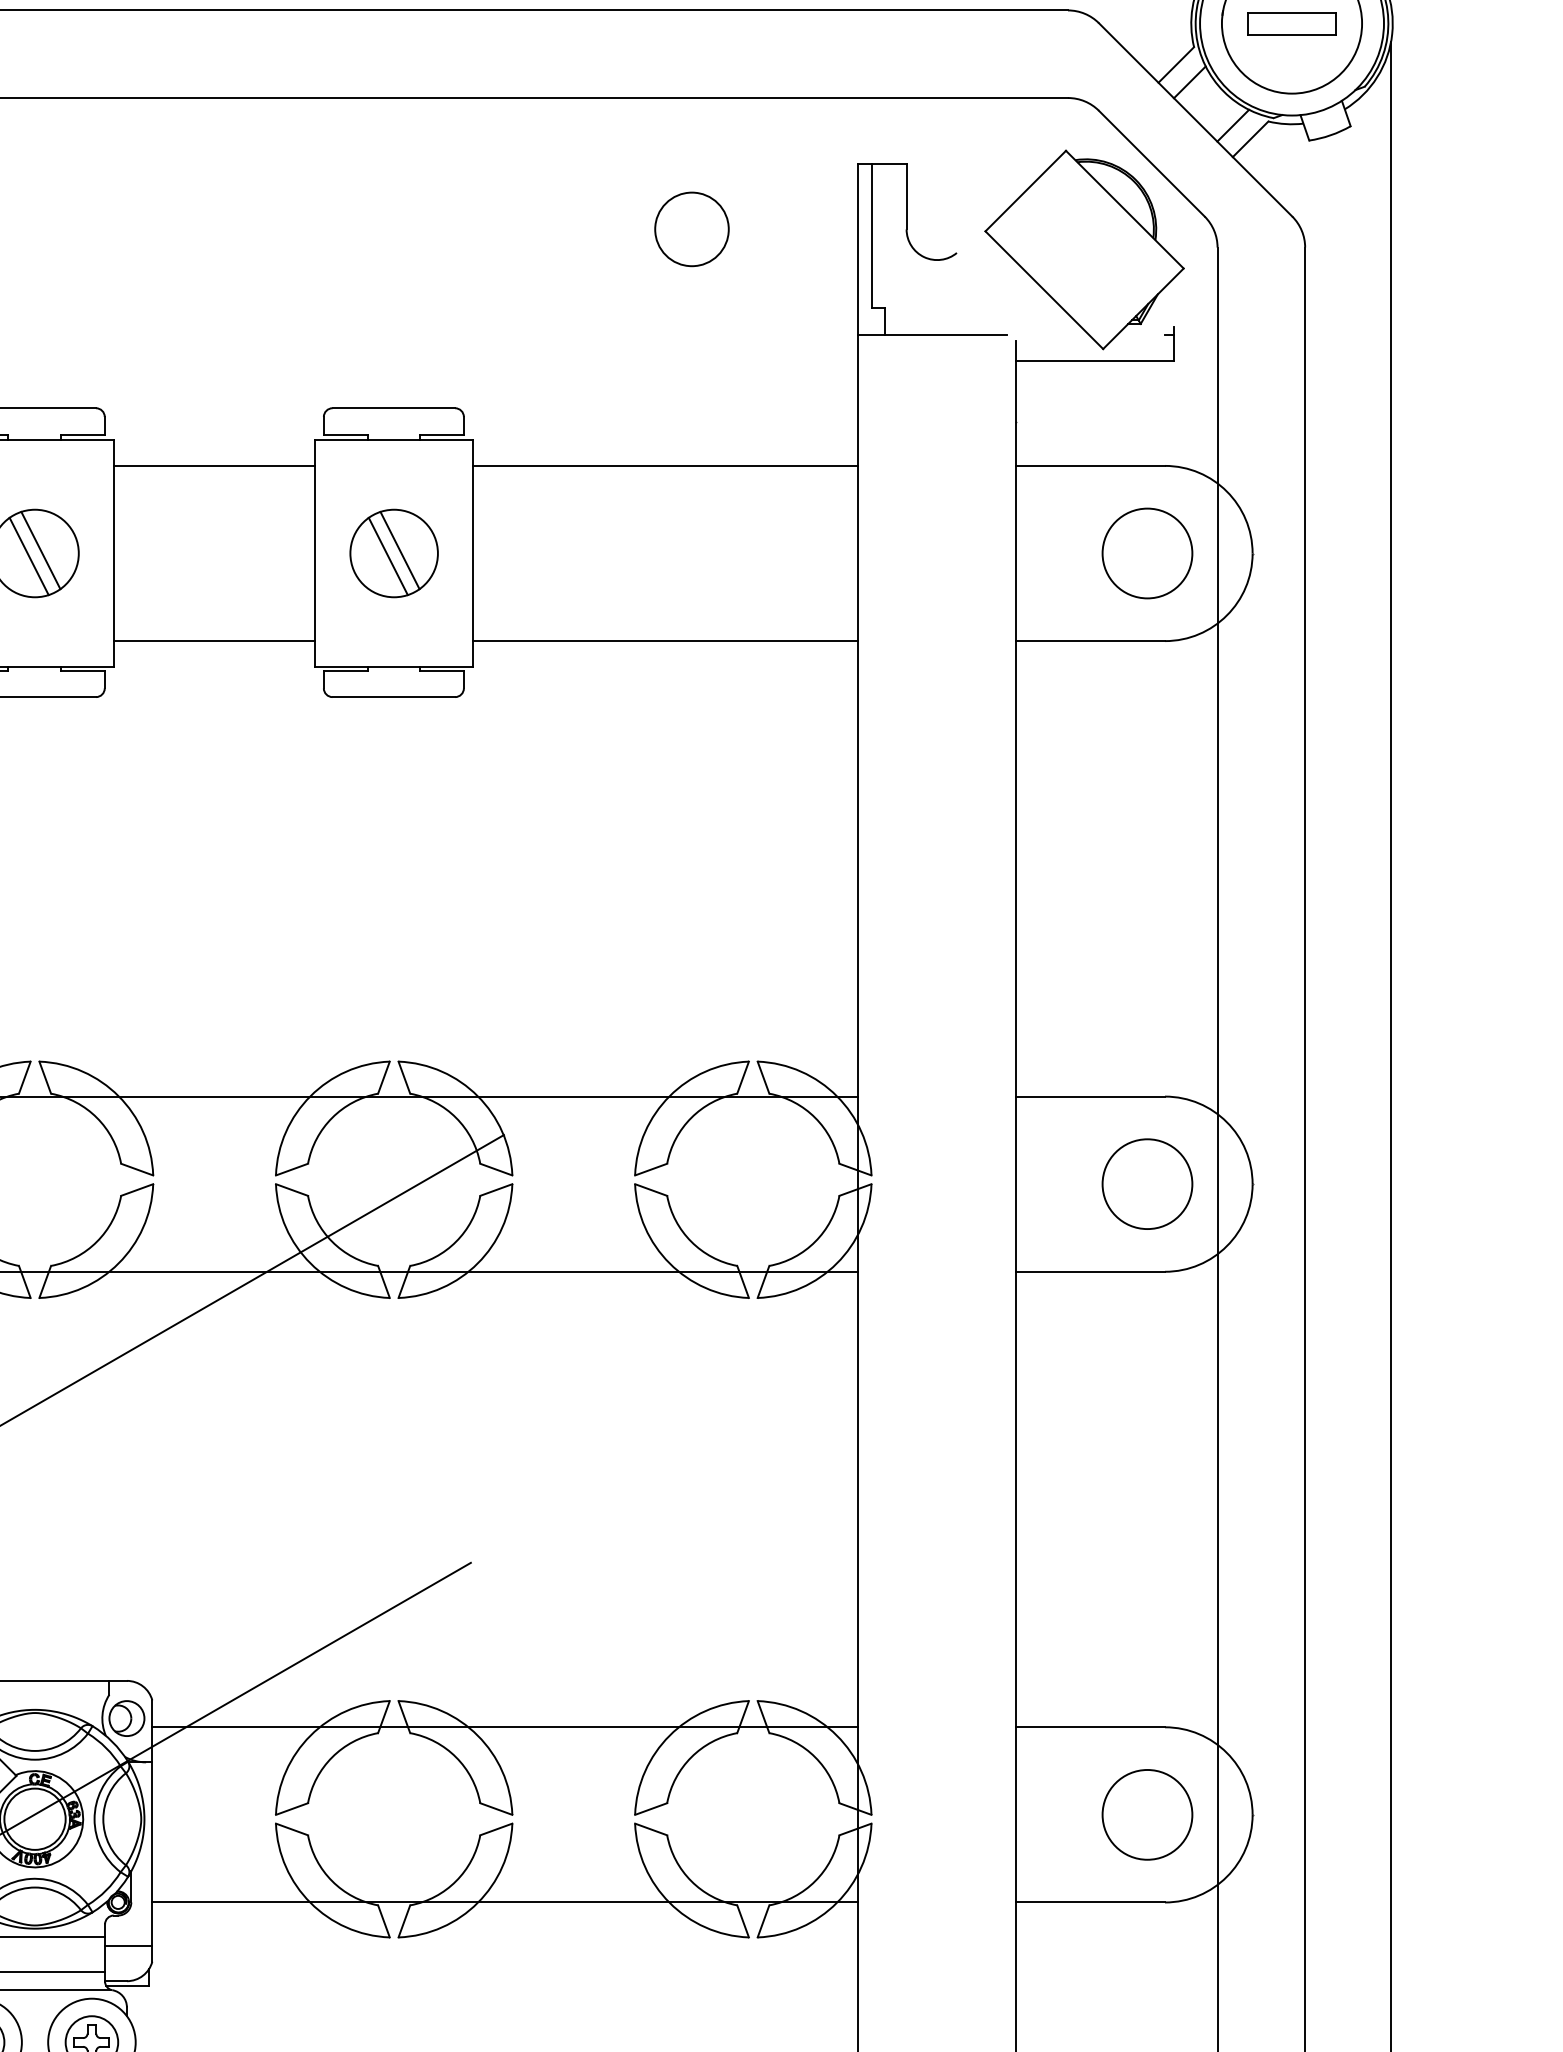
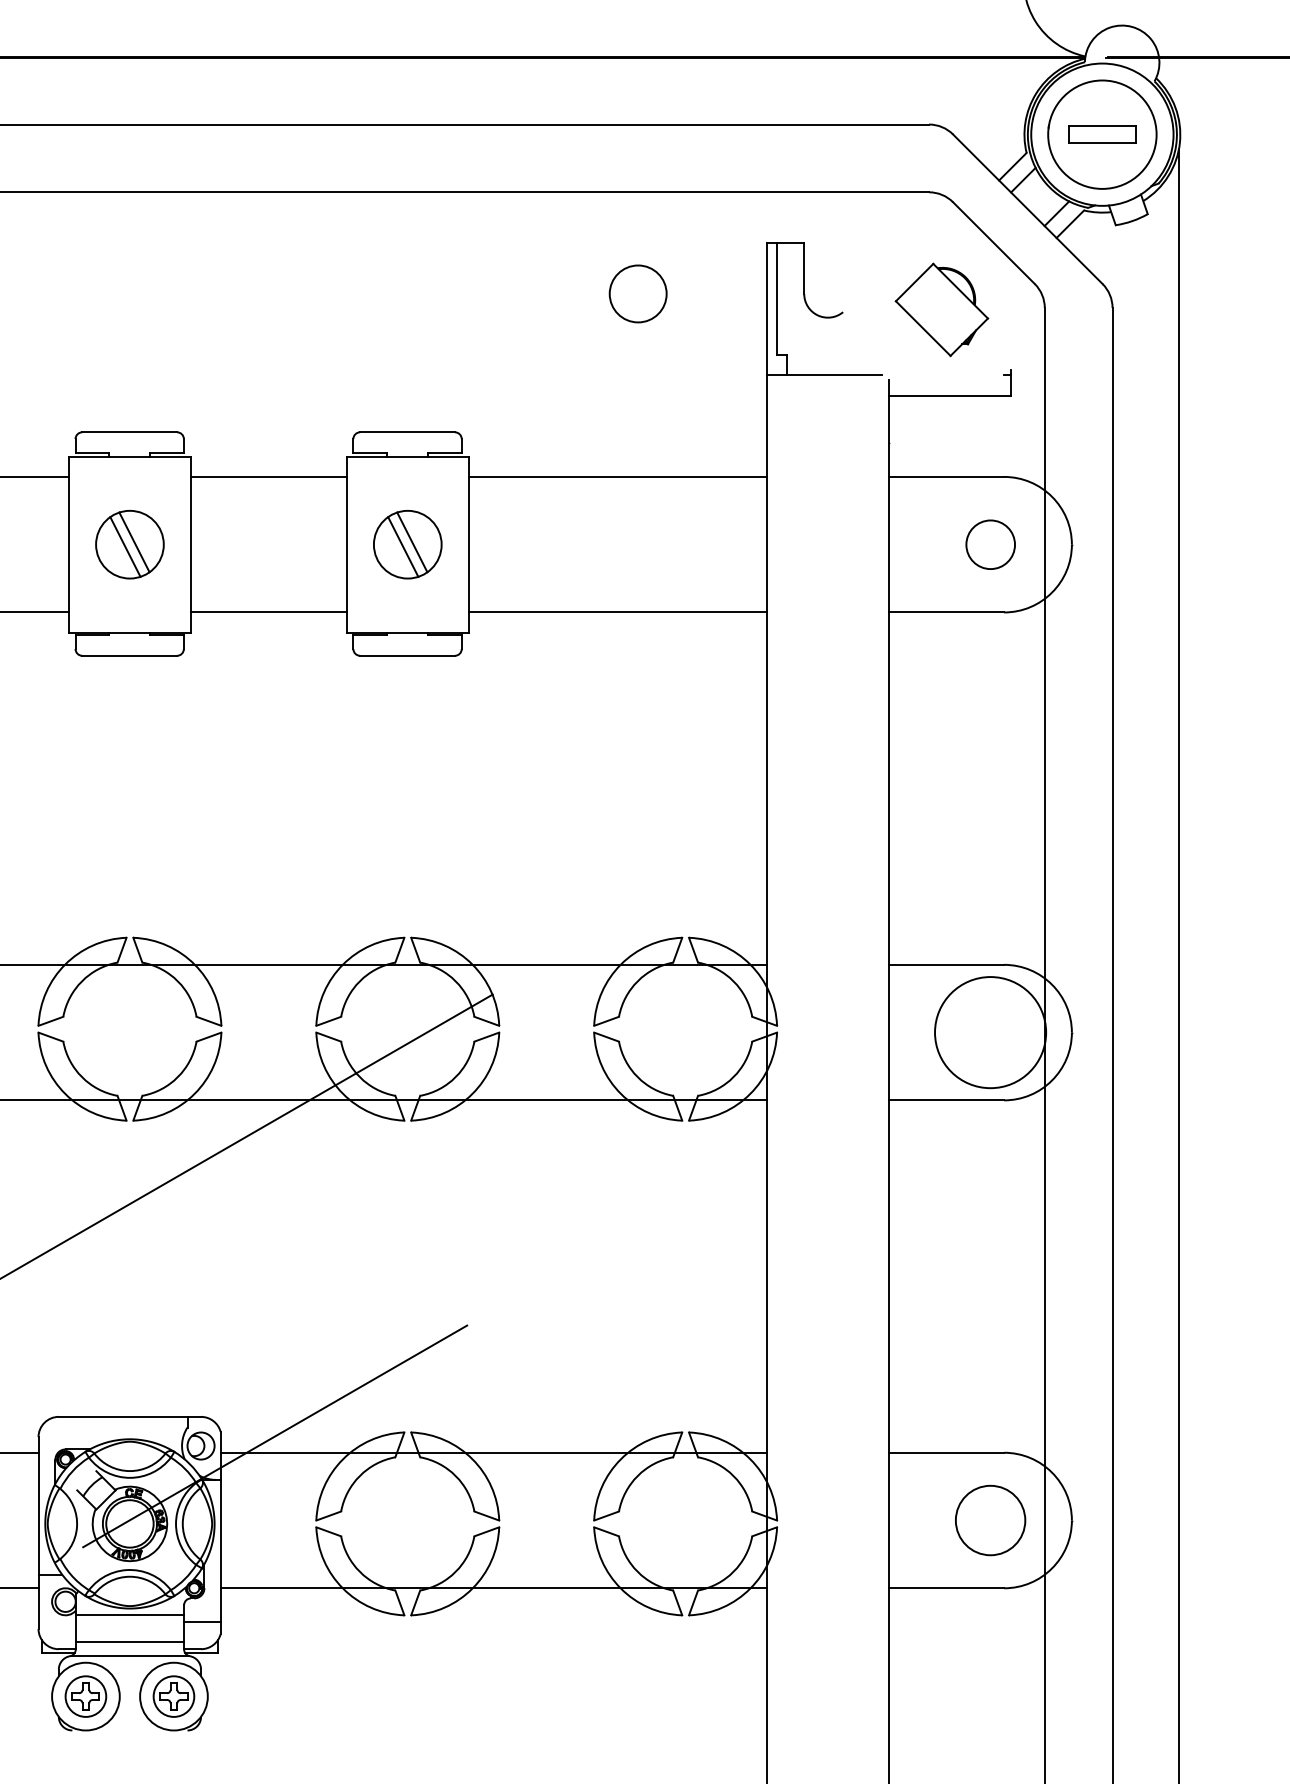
part: (1084, 249) -> (941, 309), size x0.6
circle: (1147, 553) -> (990, 544), size x0.7
circle: (1147, 1184) -> (990, 1032), size x1.6

